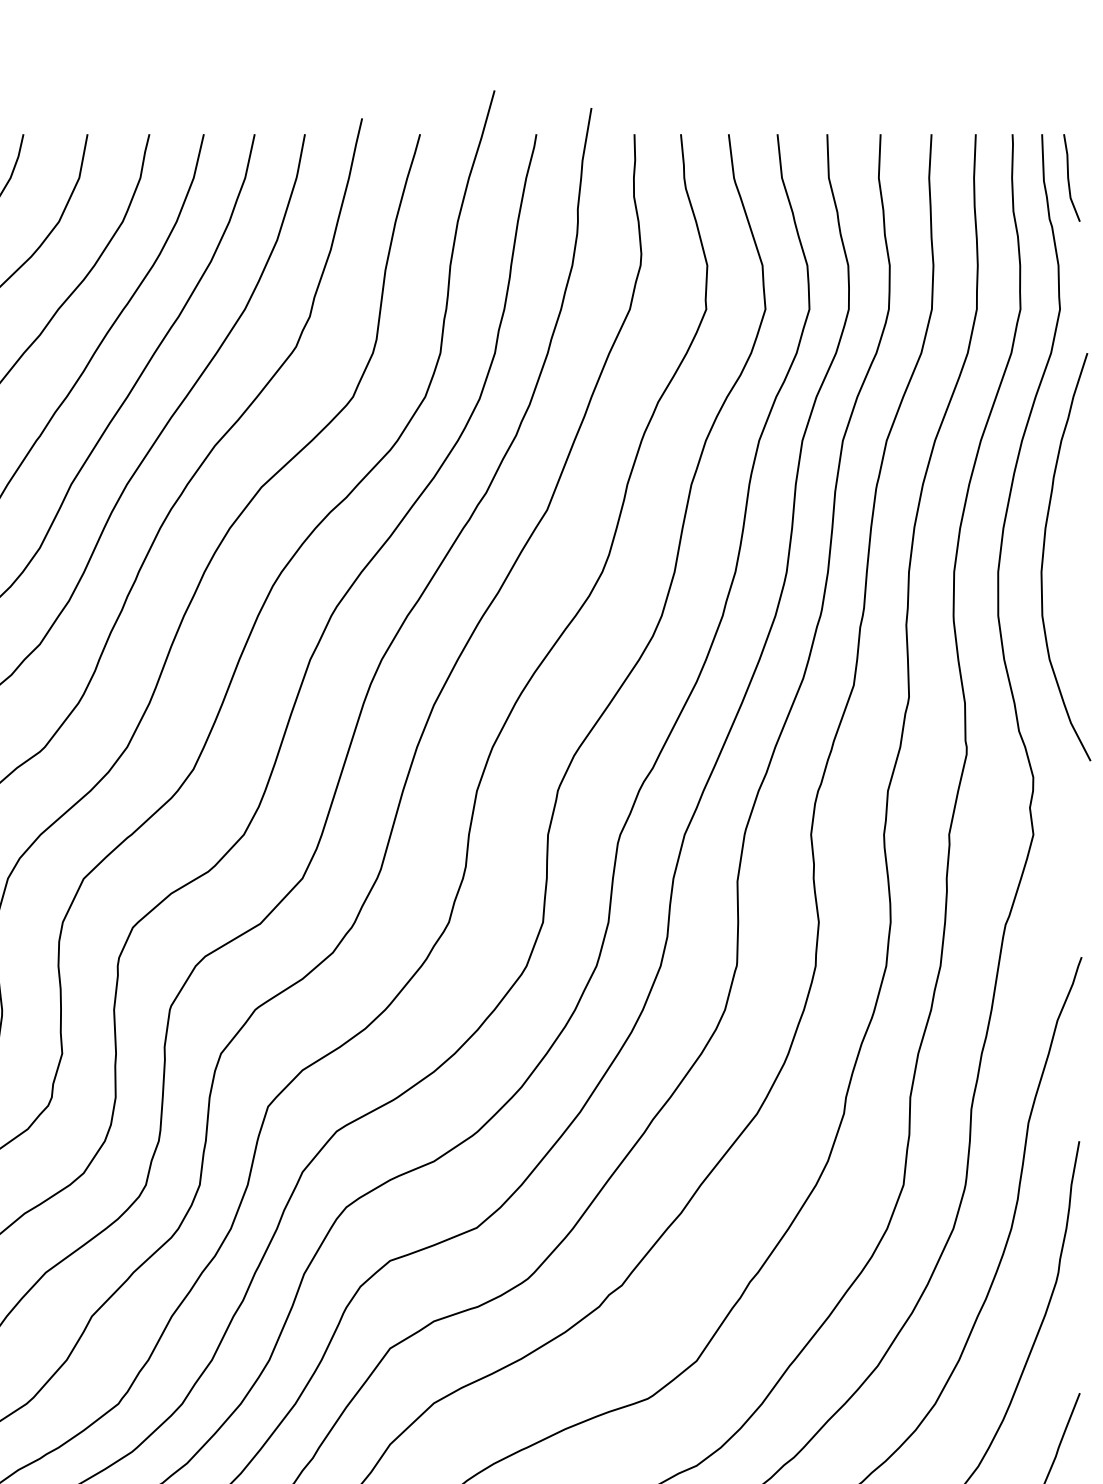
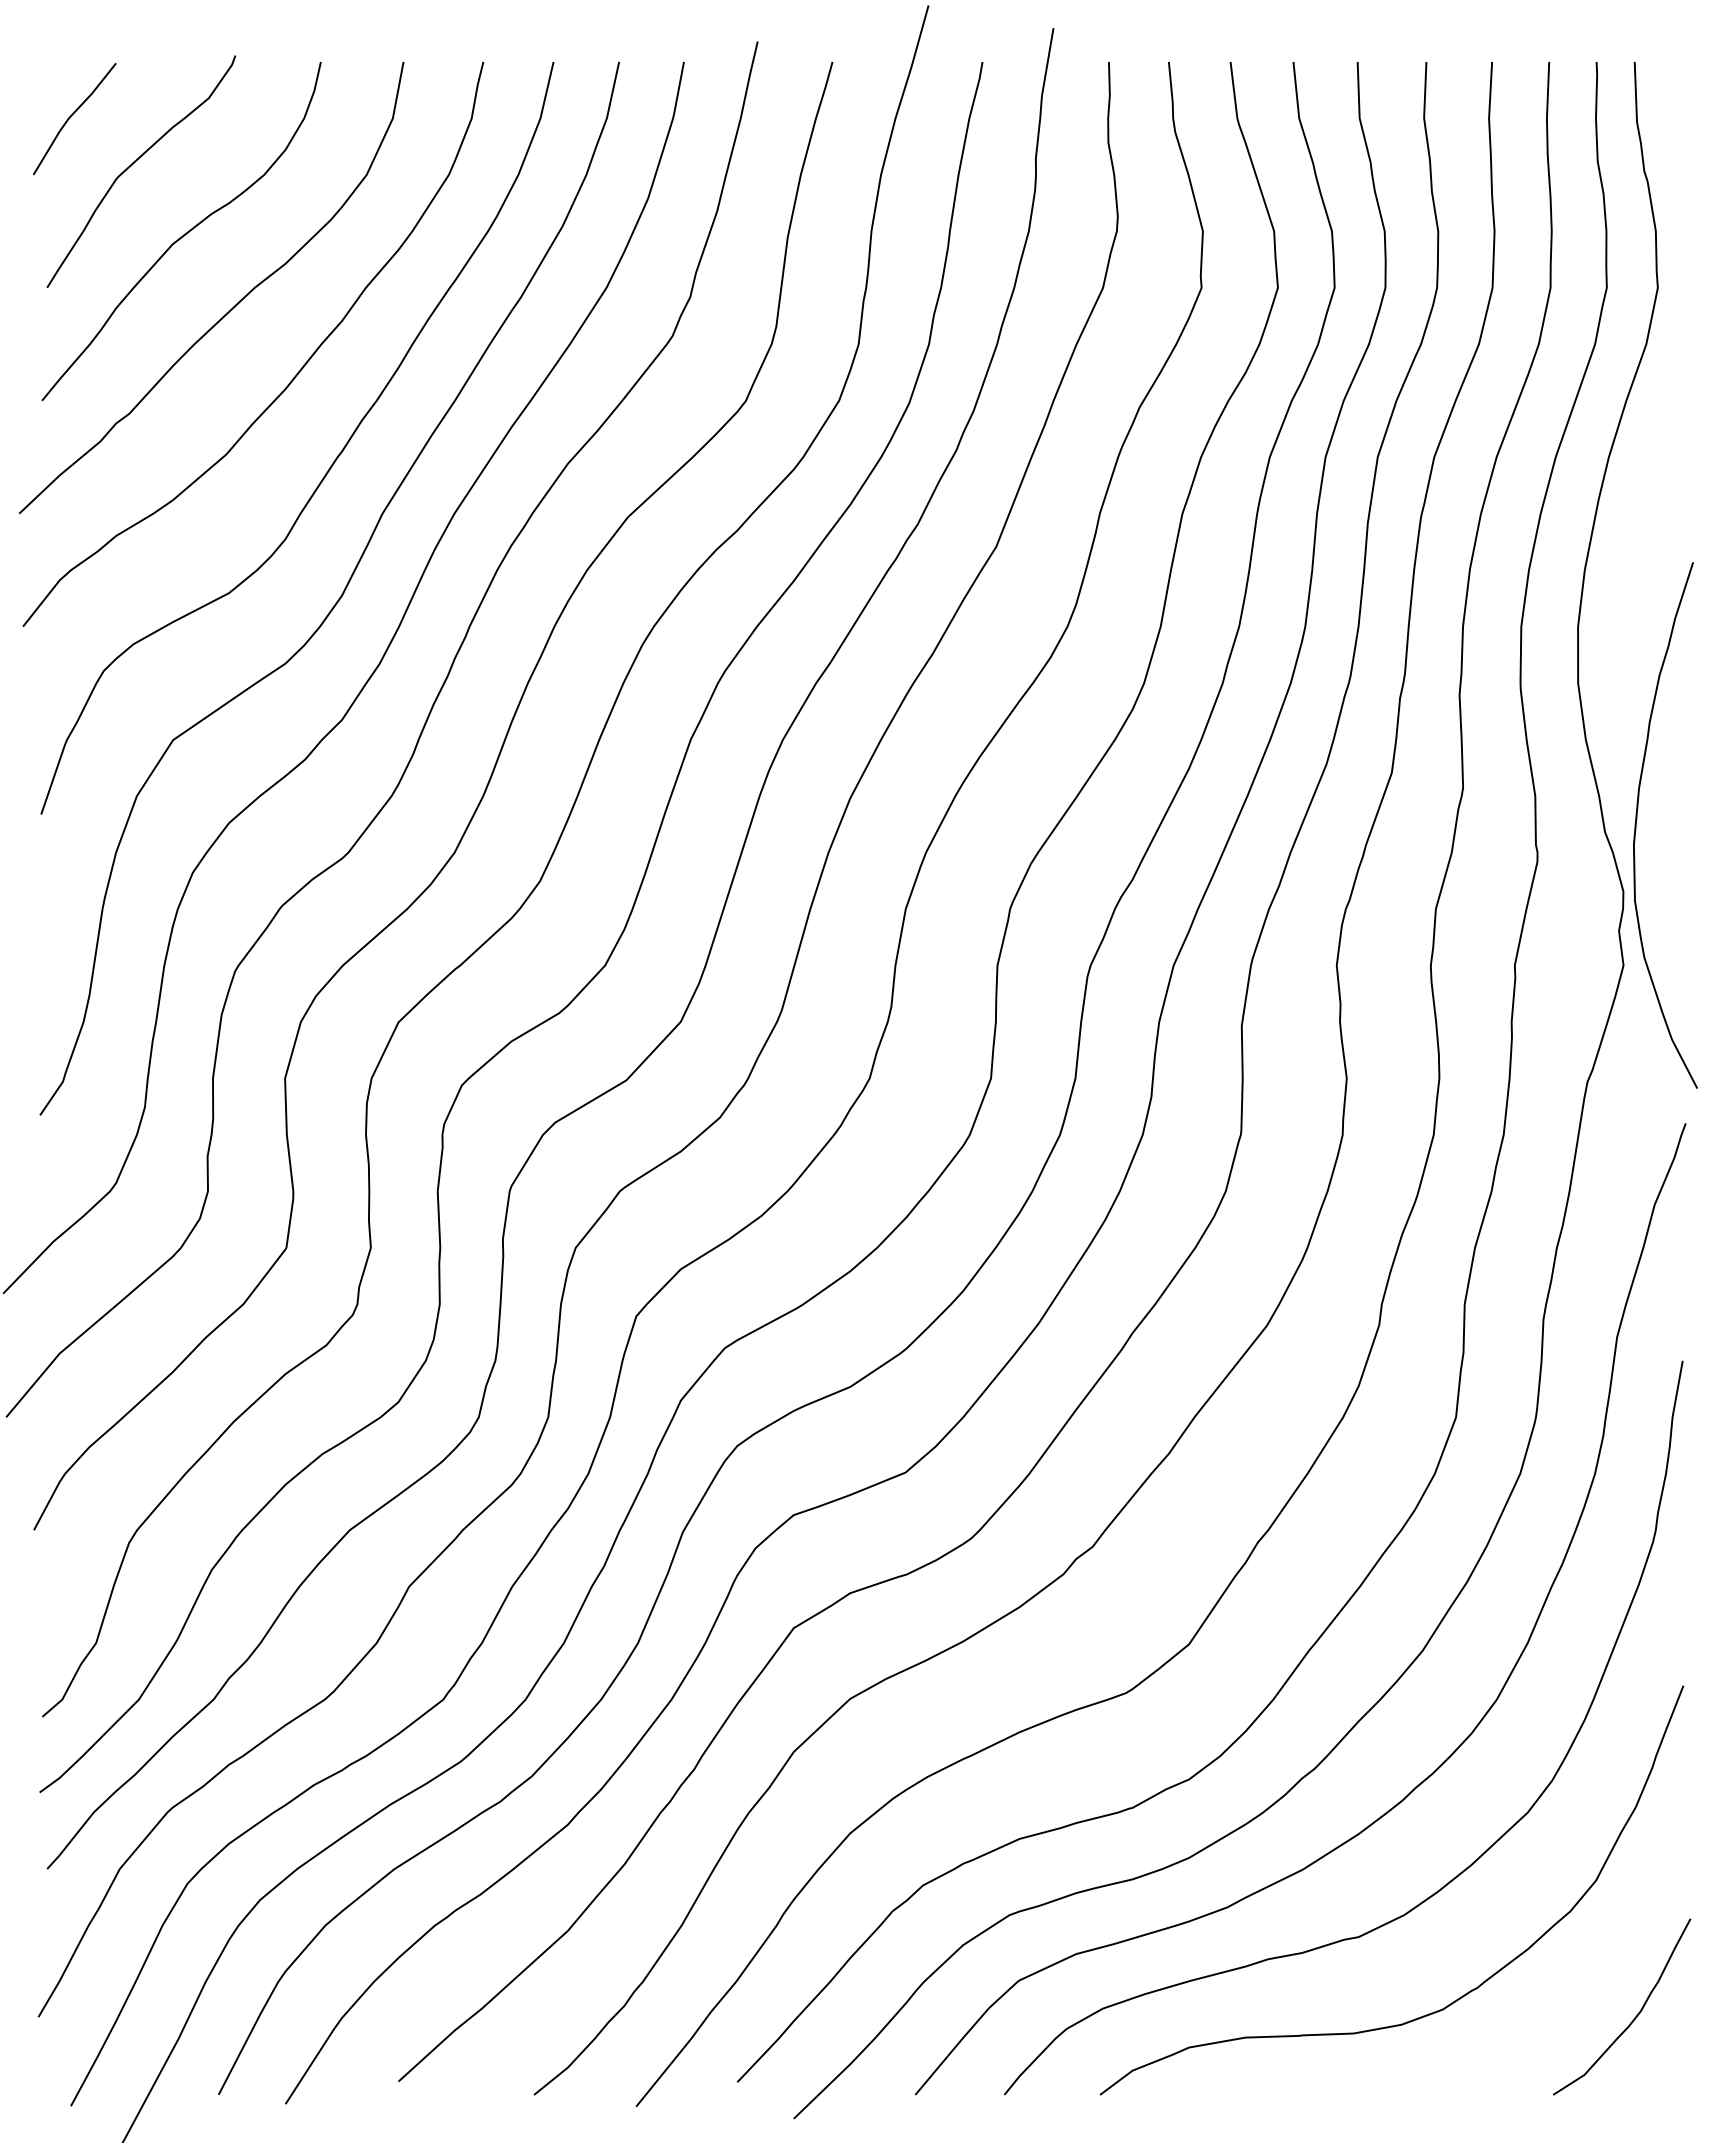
line: (1069, 177) -> (1669, 117), removed
curve: (1044, 552) -> (1637, 819), moved

